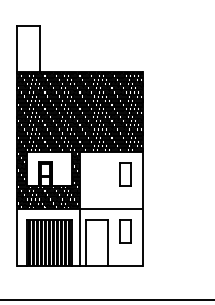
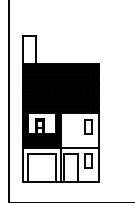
hatch: (48, 243) -> (41, 168), removed

